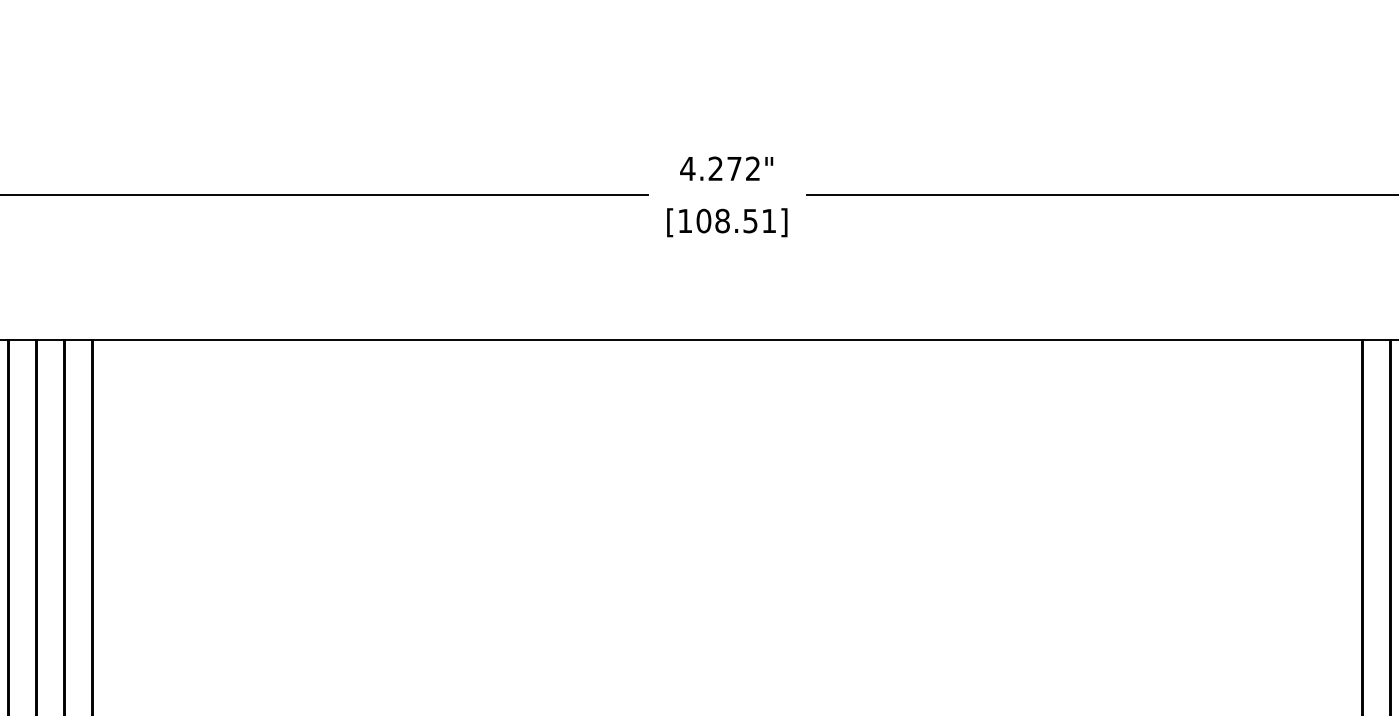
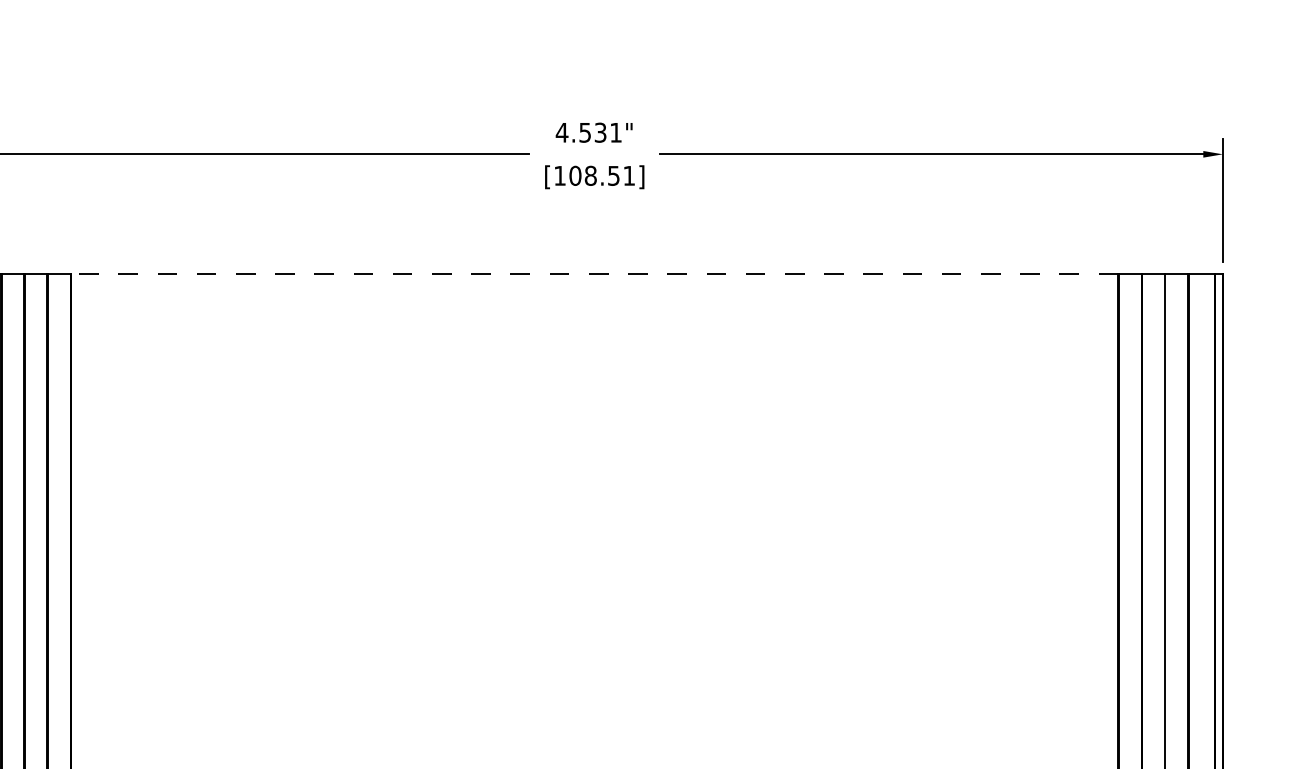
text: (734, 168) -> (600, 132), 4.272" -> 4.531"
line: (727, 339) -> (594, 273), solid -> dashed

